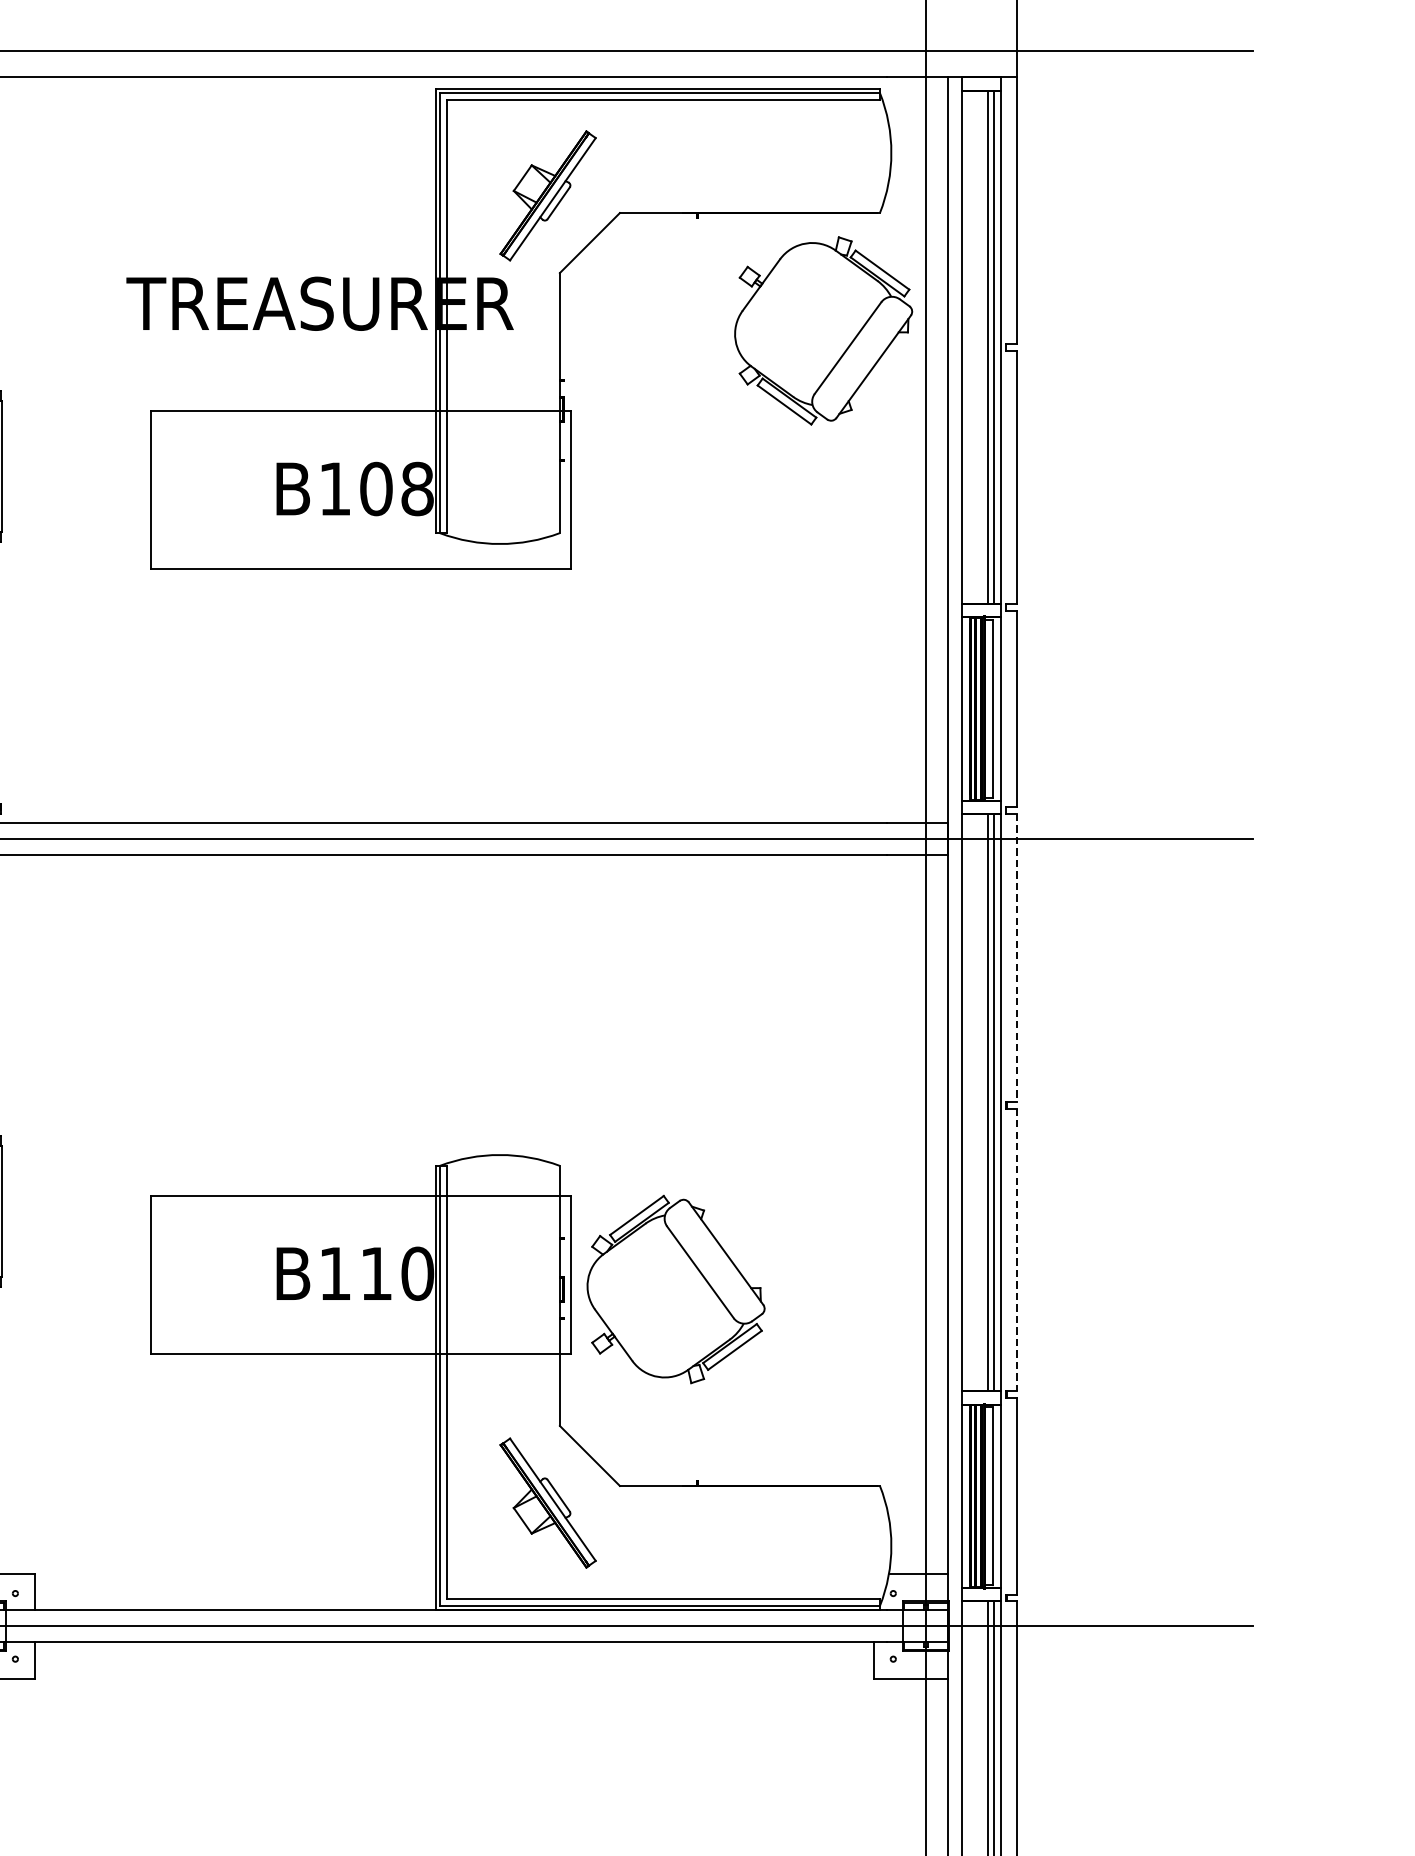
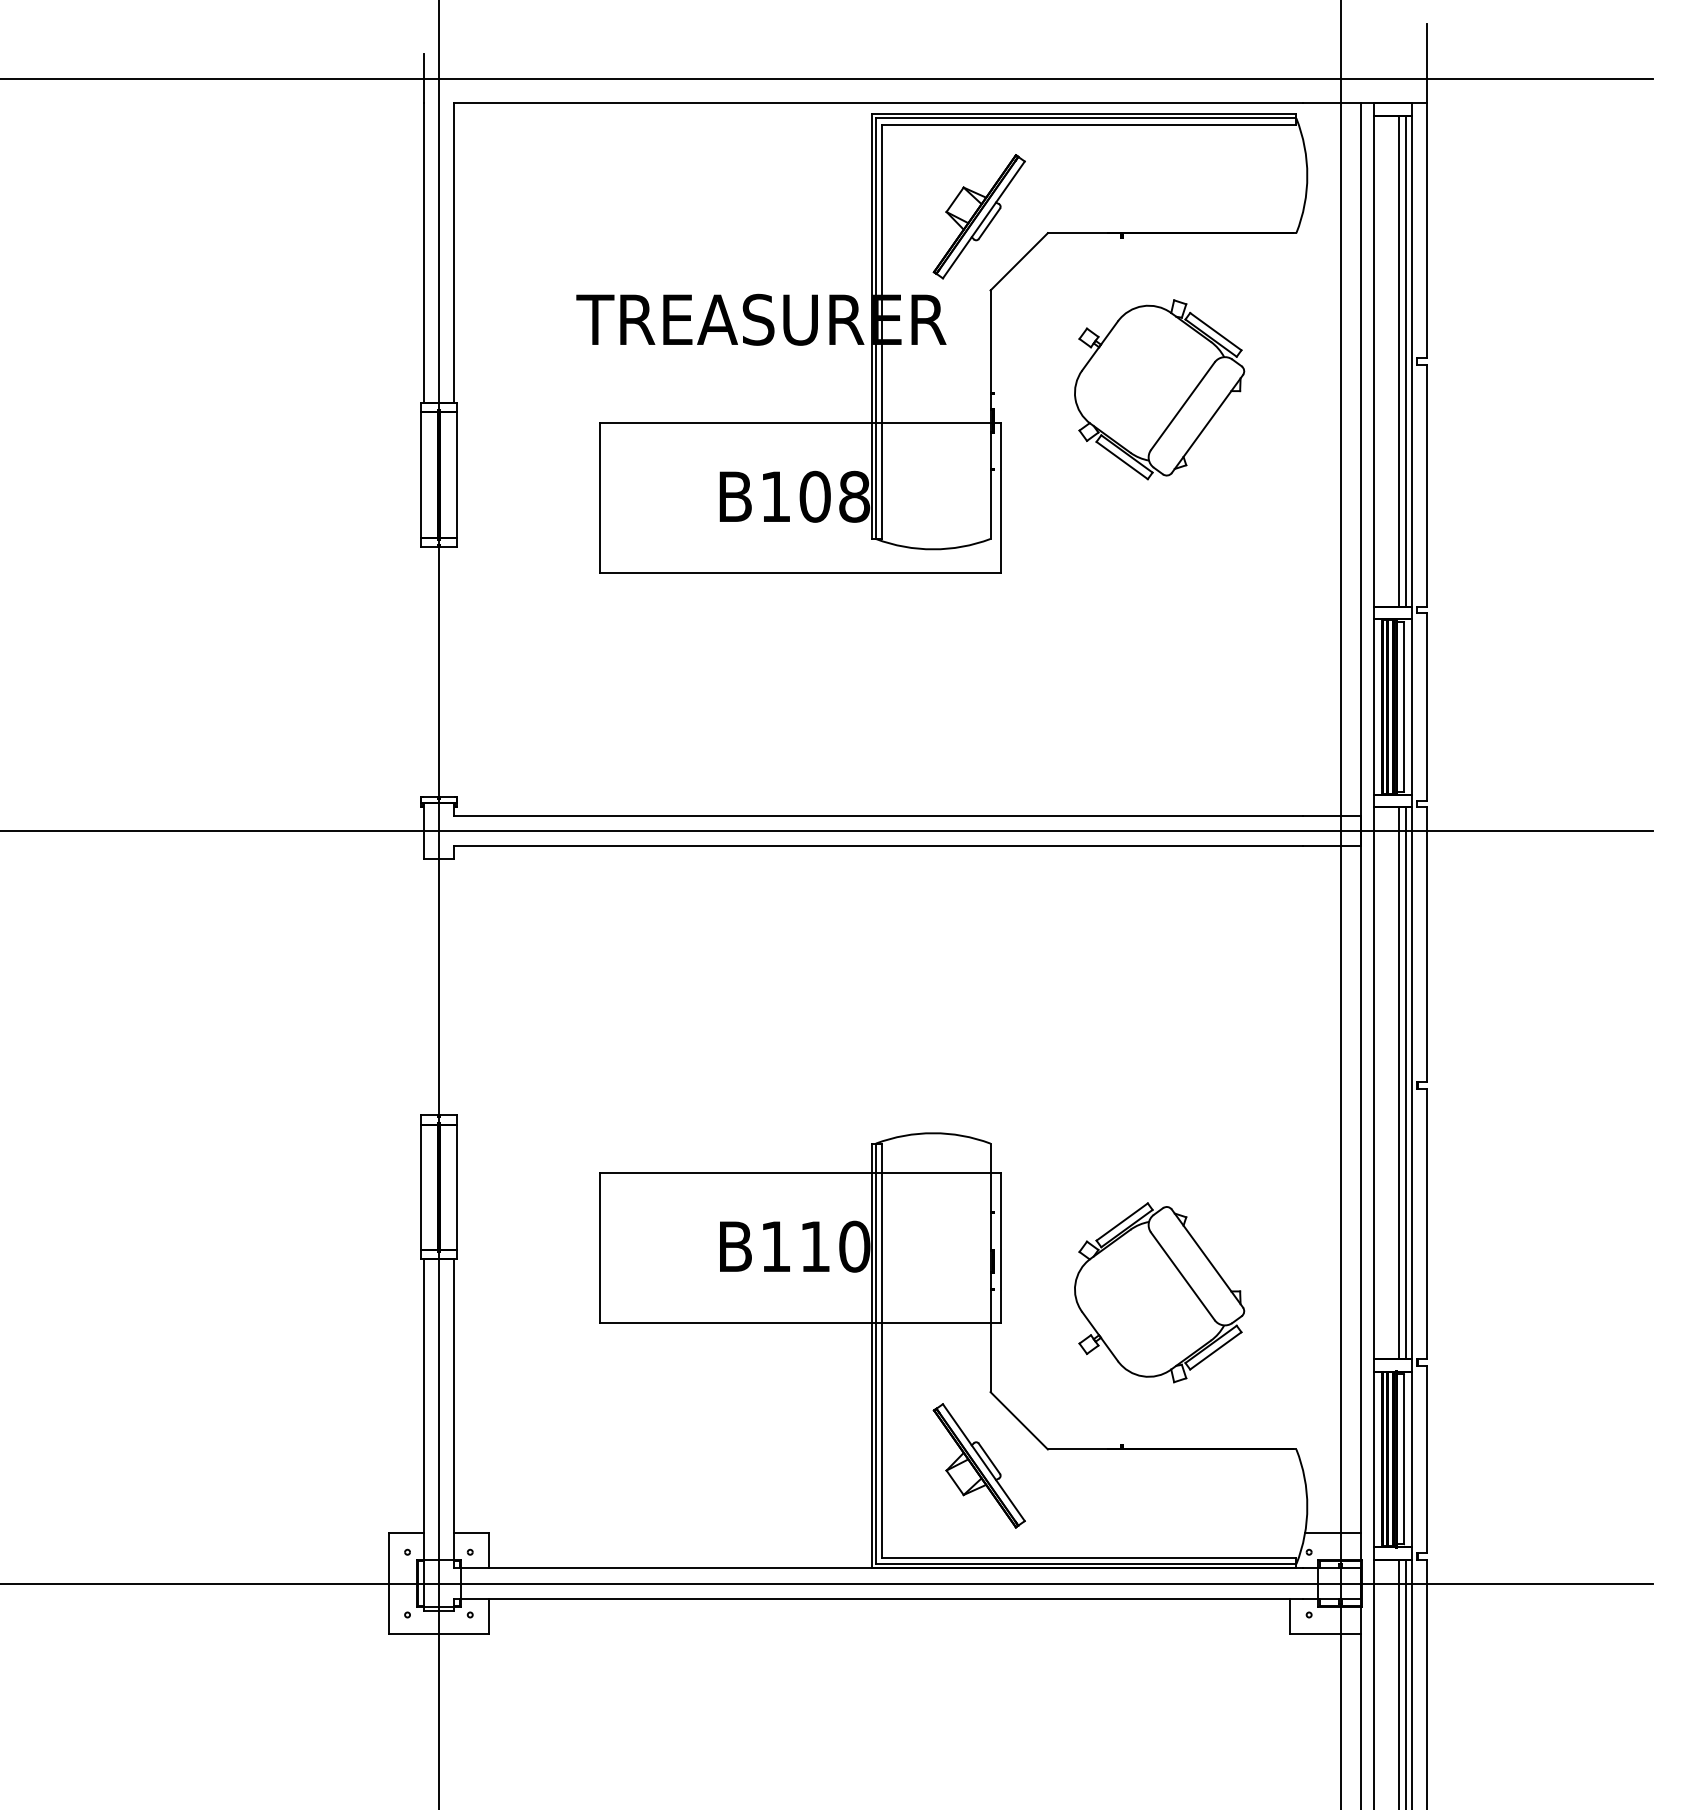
part: (823, 330) -> (1159, 389), moved
line: (1017, 957) -> (1427, 944), dashed -> solid
line: (1017, 1250) -> (1427, 1224), dashed -> solid
part: (675, 1289) -> (1159, 1292), moved

